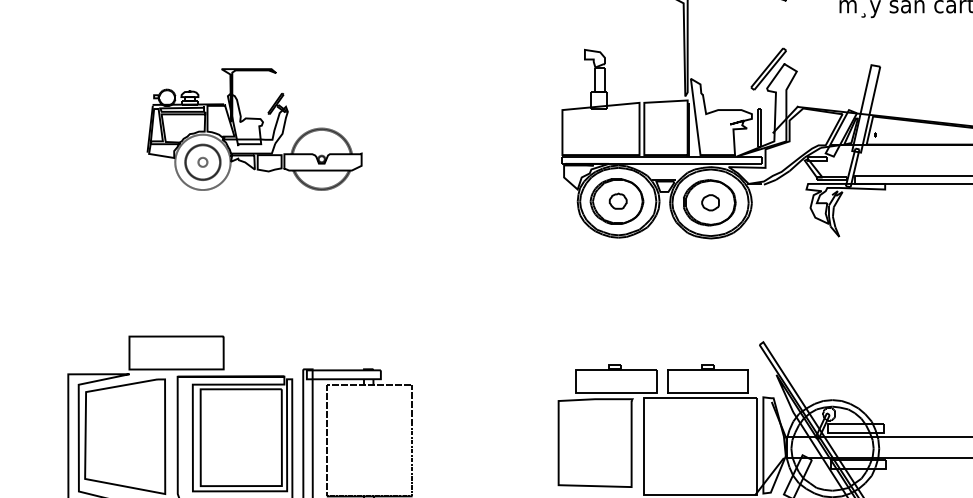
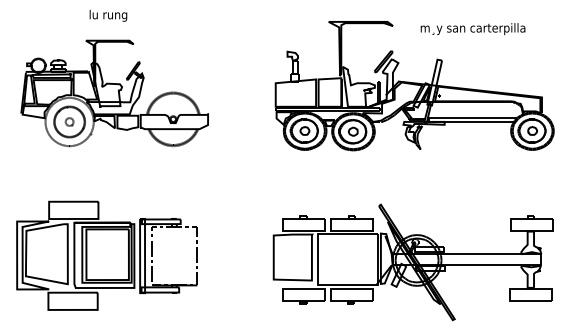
part: (254, 129) -> (114, 93), size x1.67

